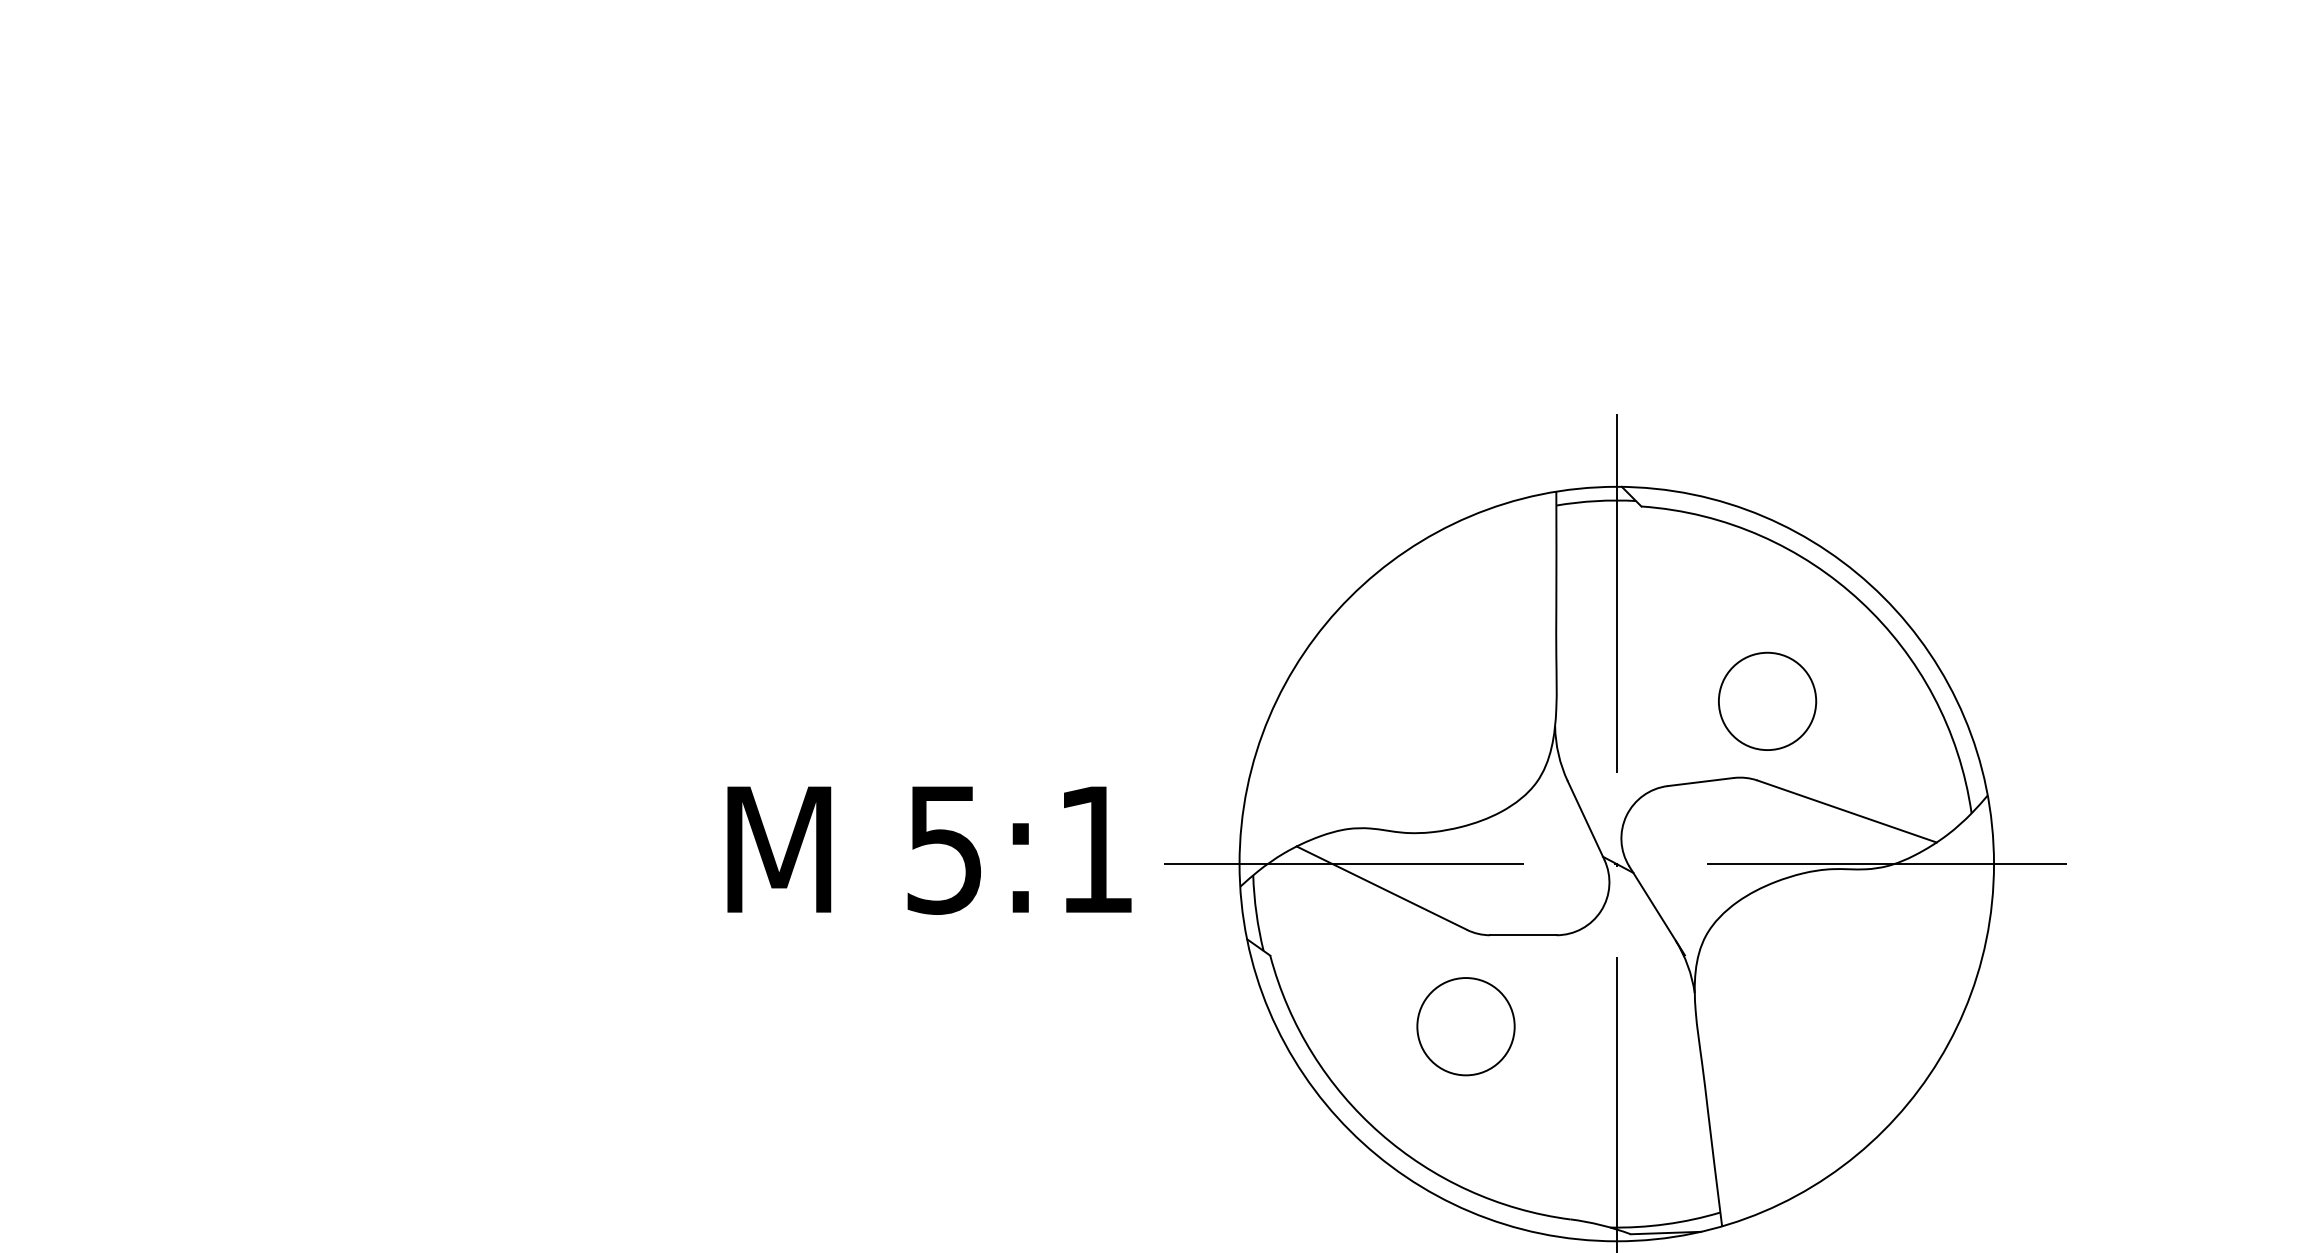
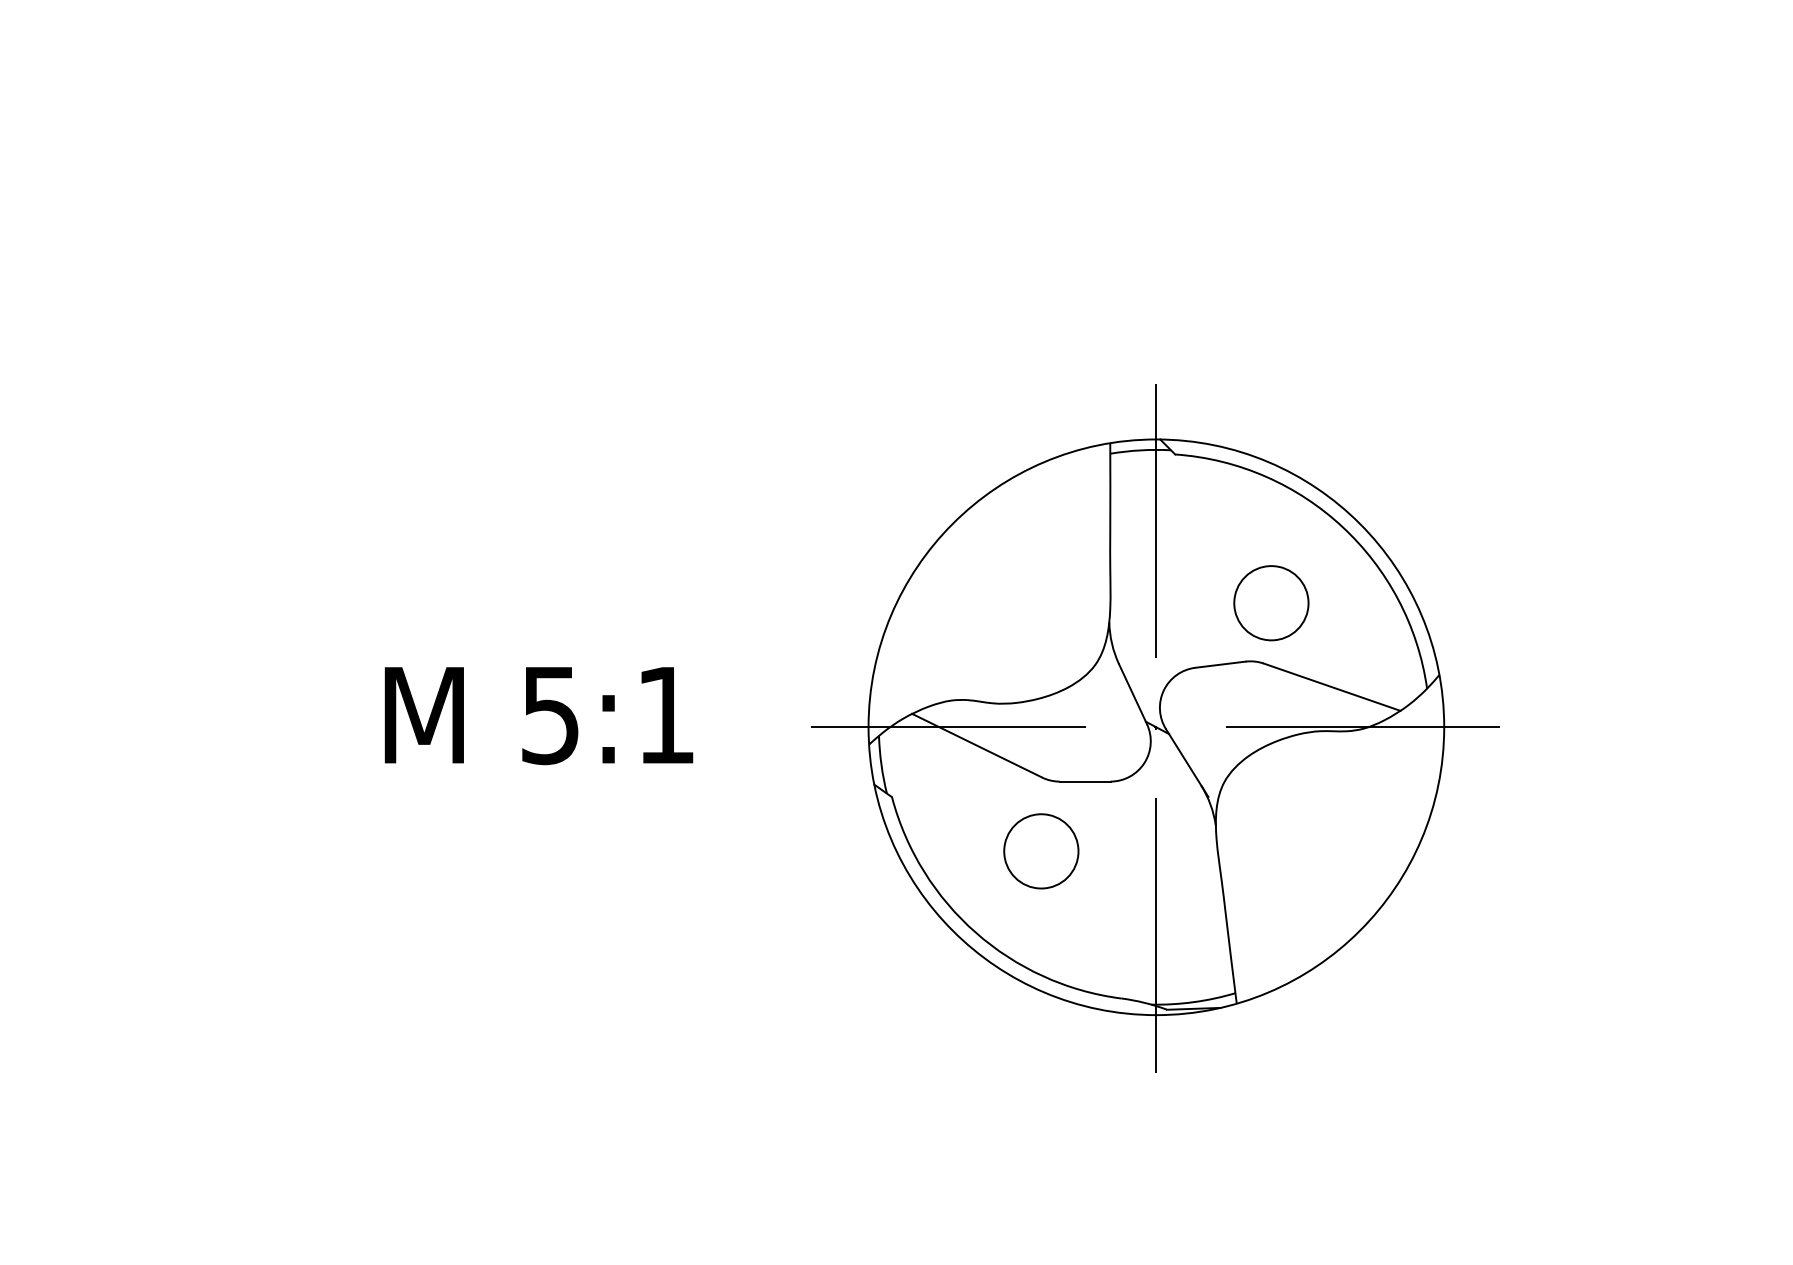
text: (928, 851) -> (538, 716), moved

